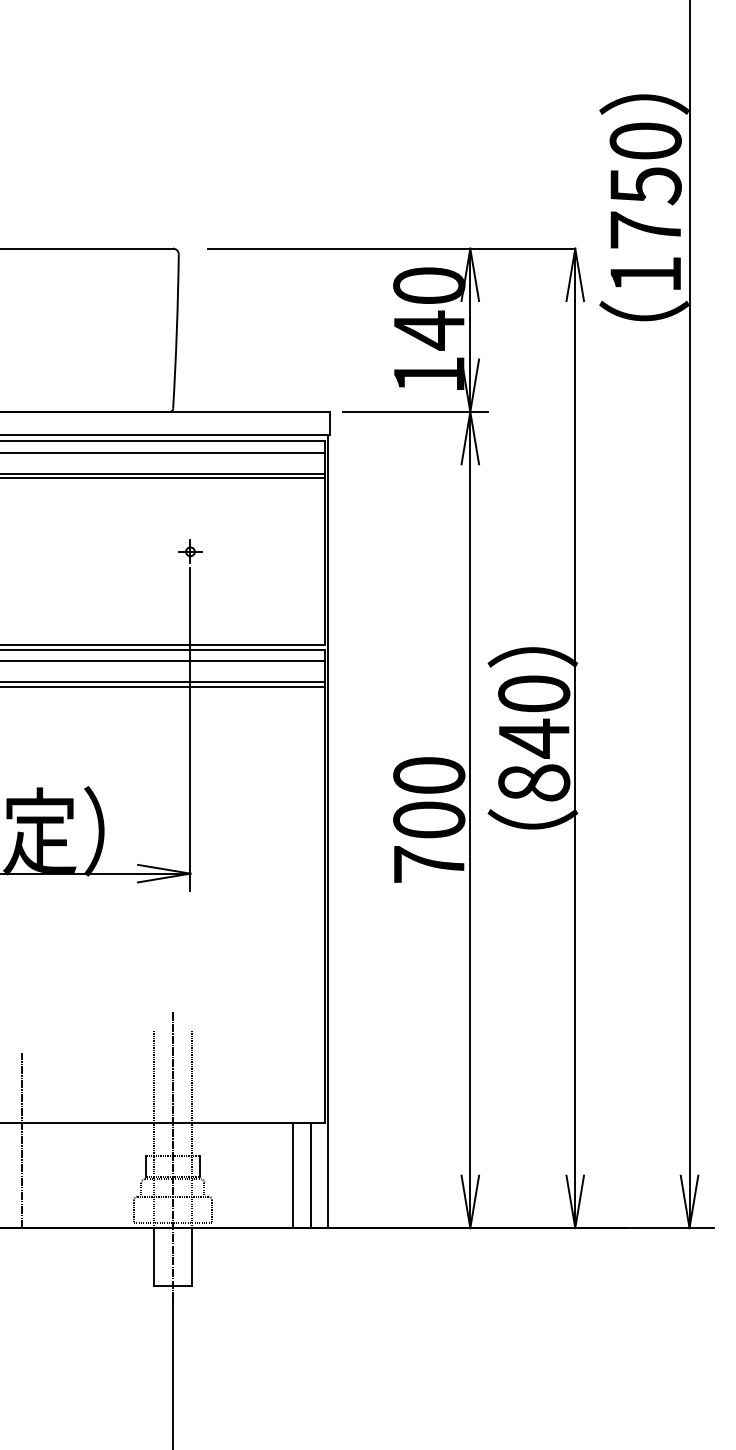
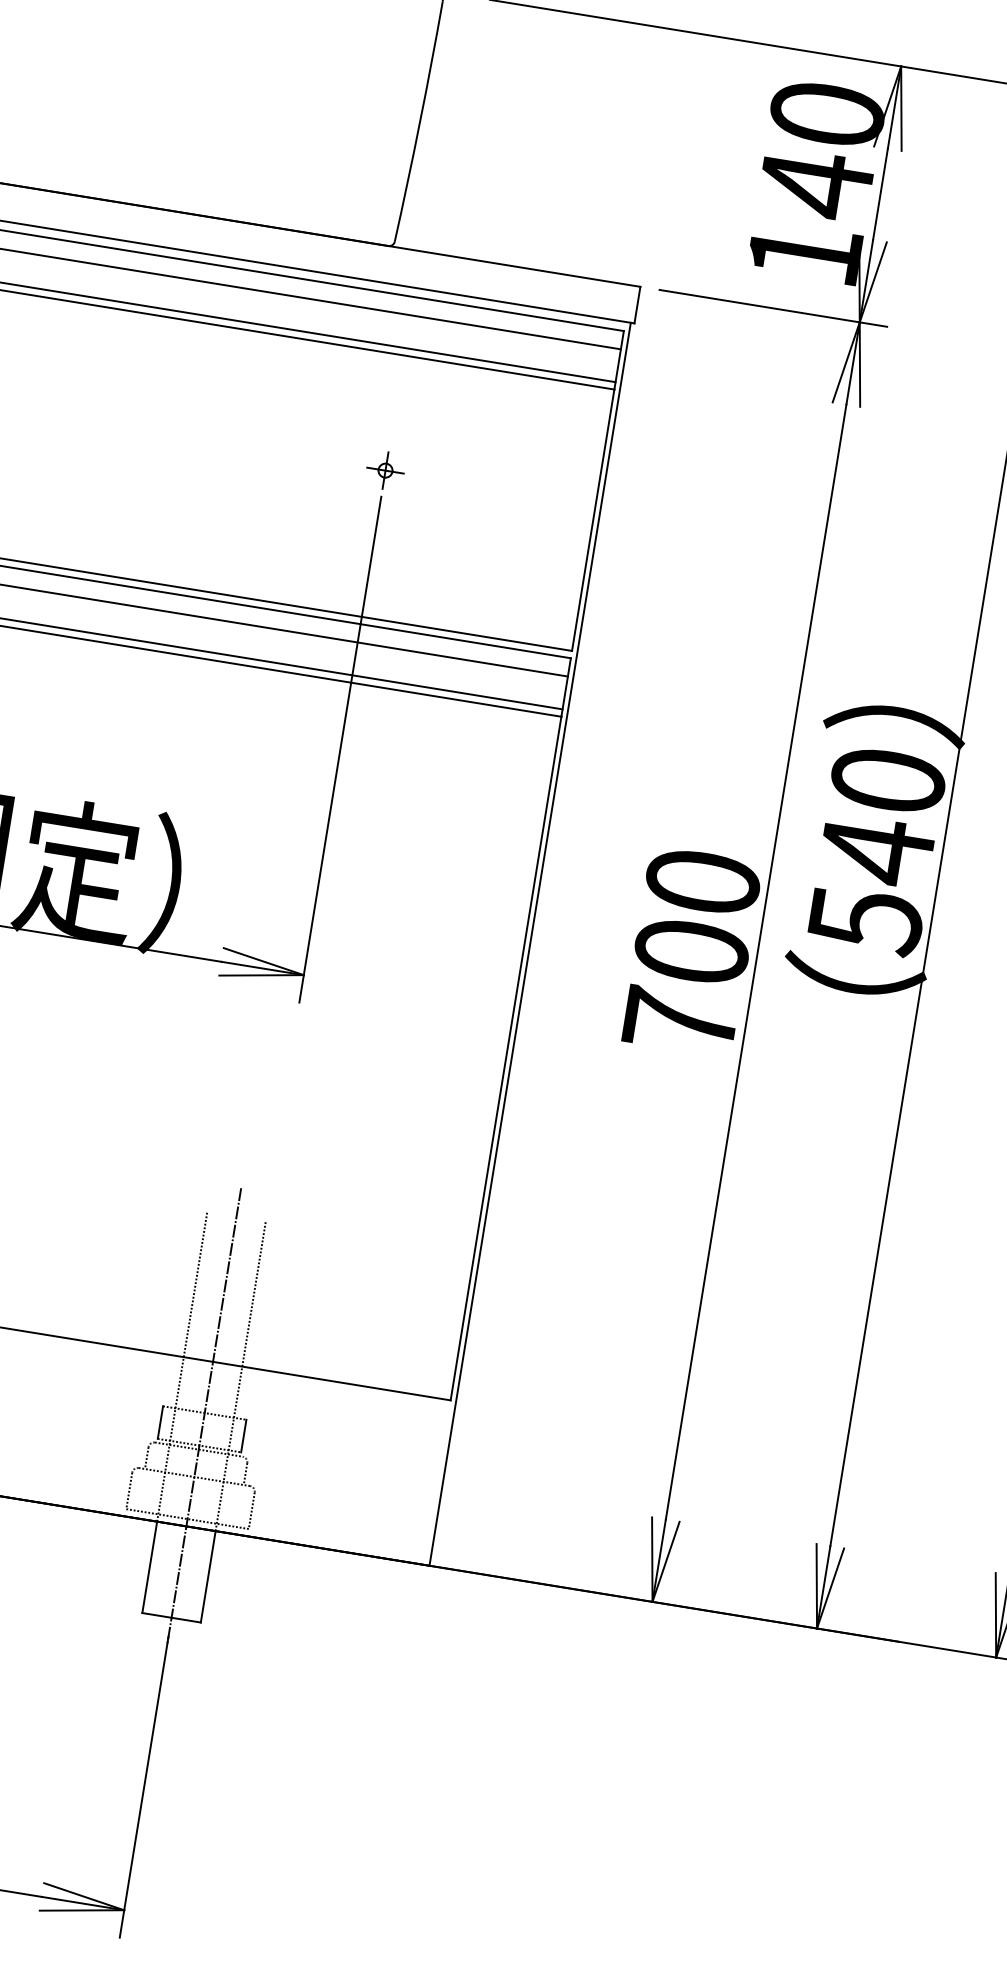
text: (534, 783) -> (866, 921), 840 -> 540
line: (293, 1175) -> (388, 1474), removed
line: (310, 1175) -> (415, 1478), removed

